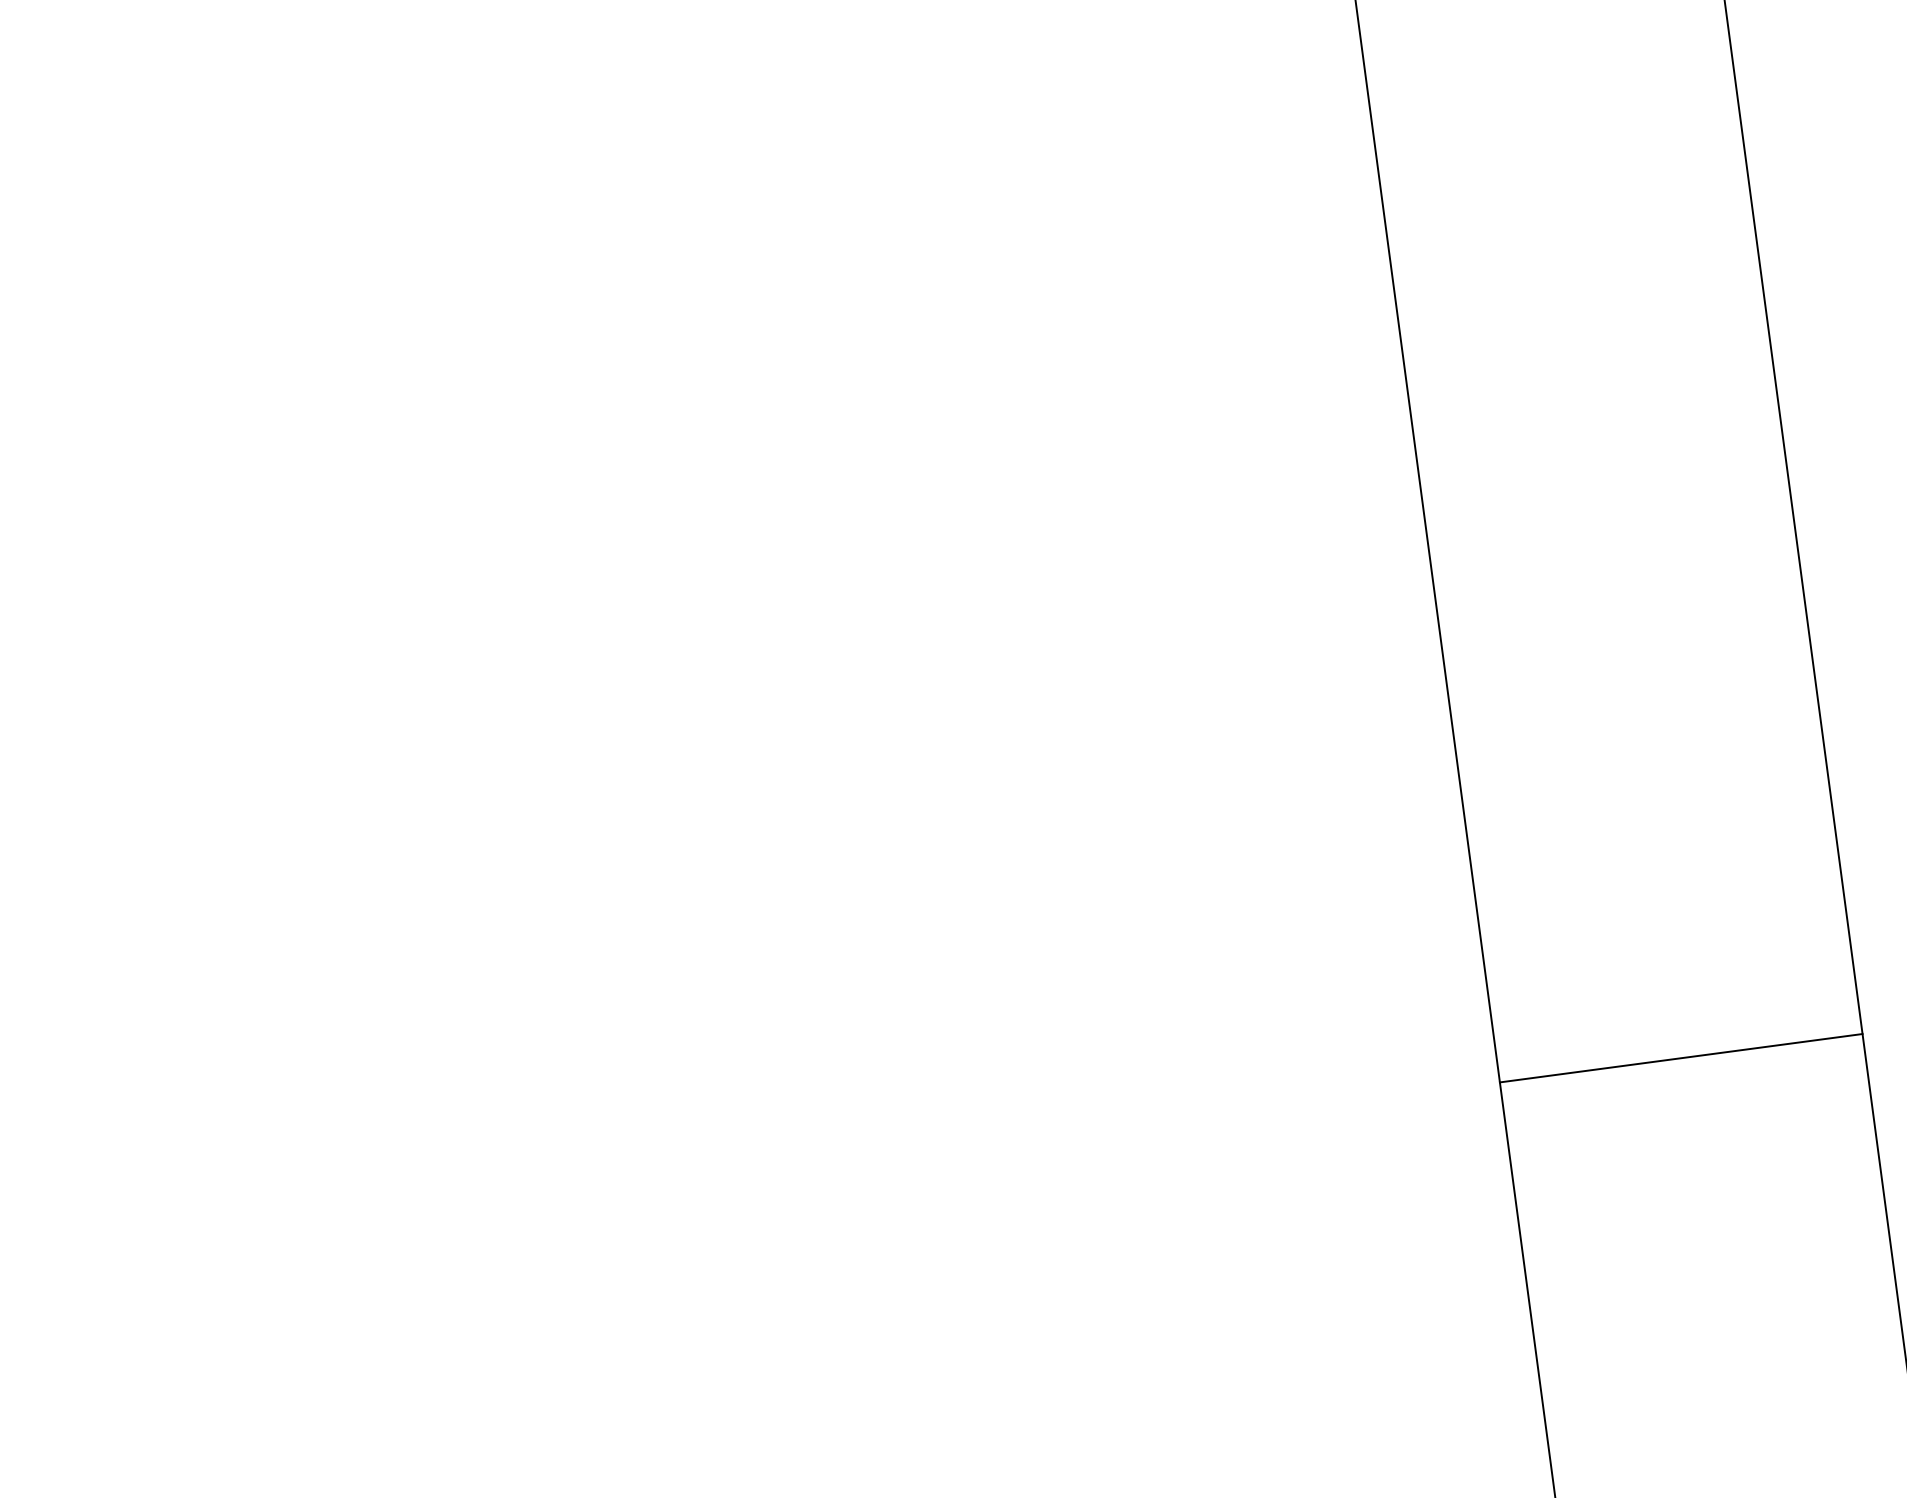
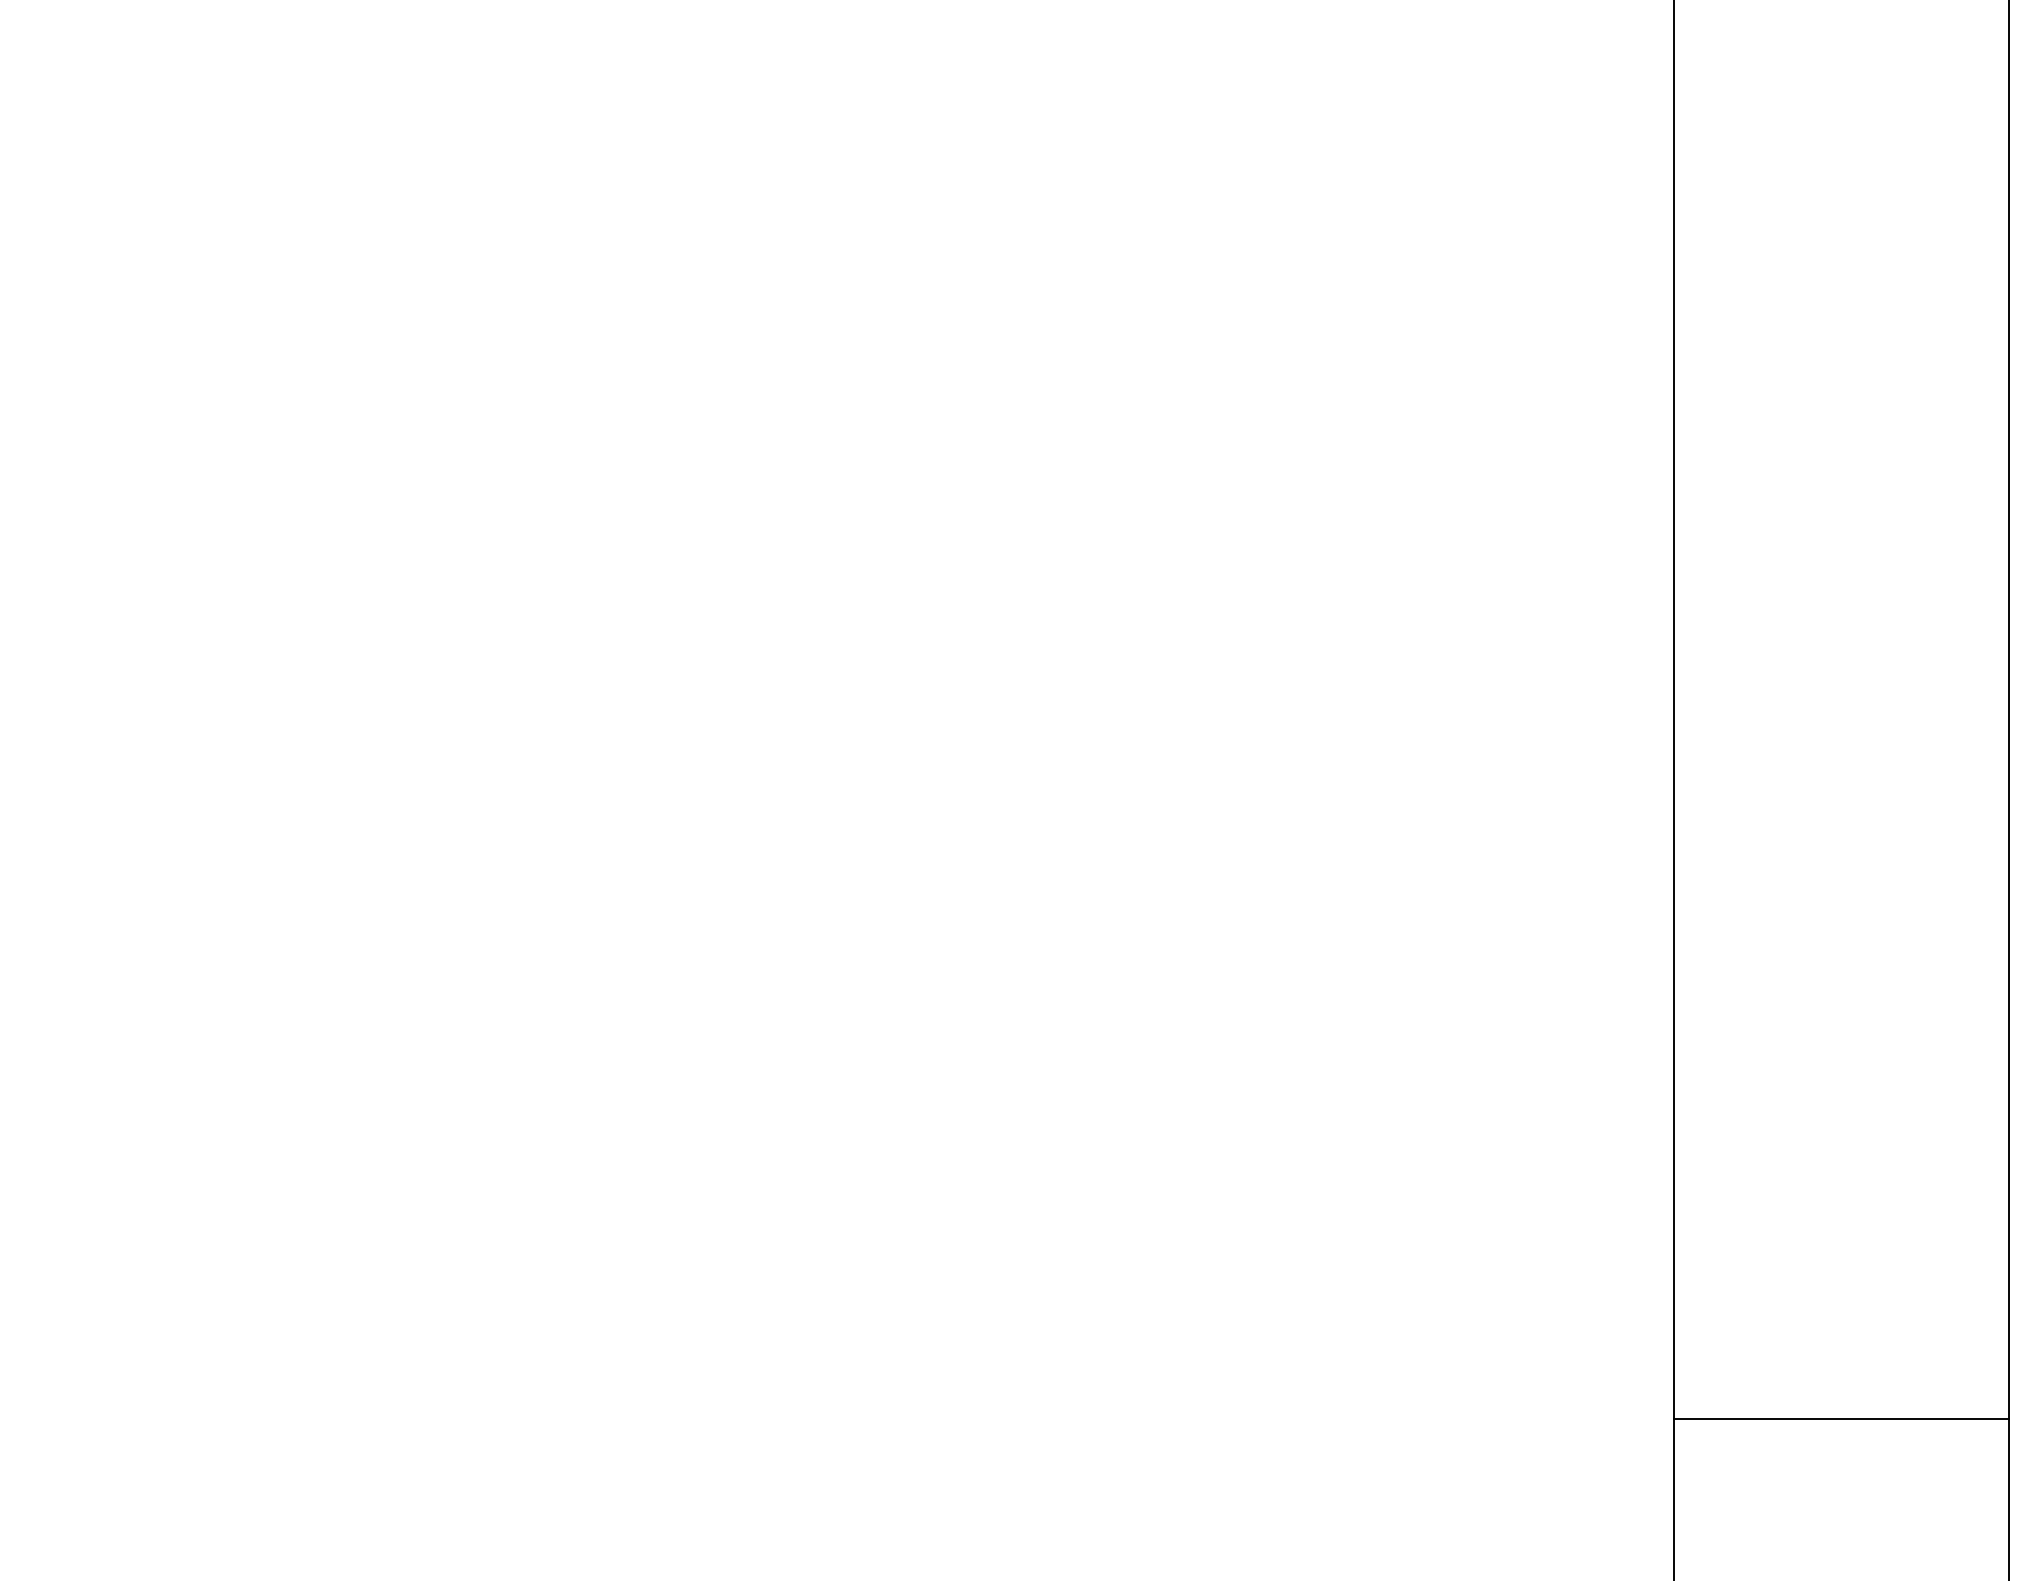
line: (1681, 1057) -> (1841, 1418), moved

